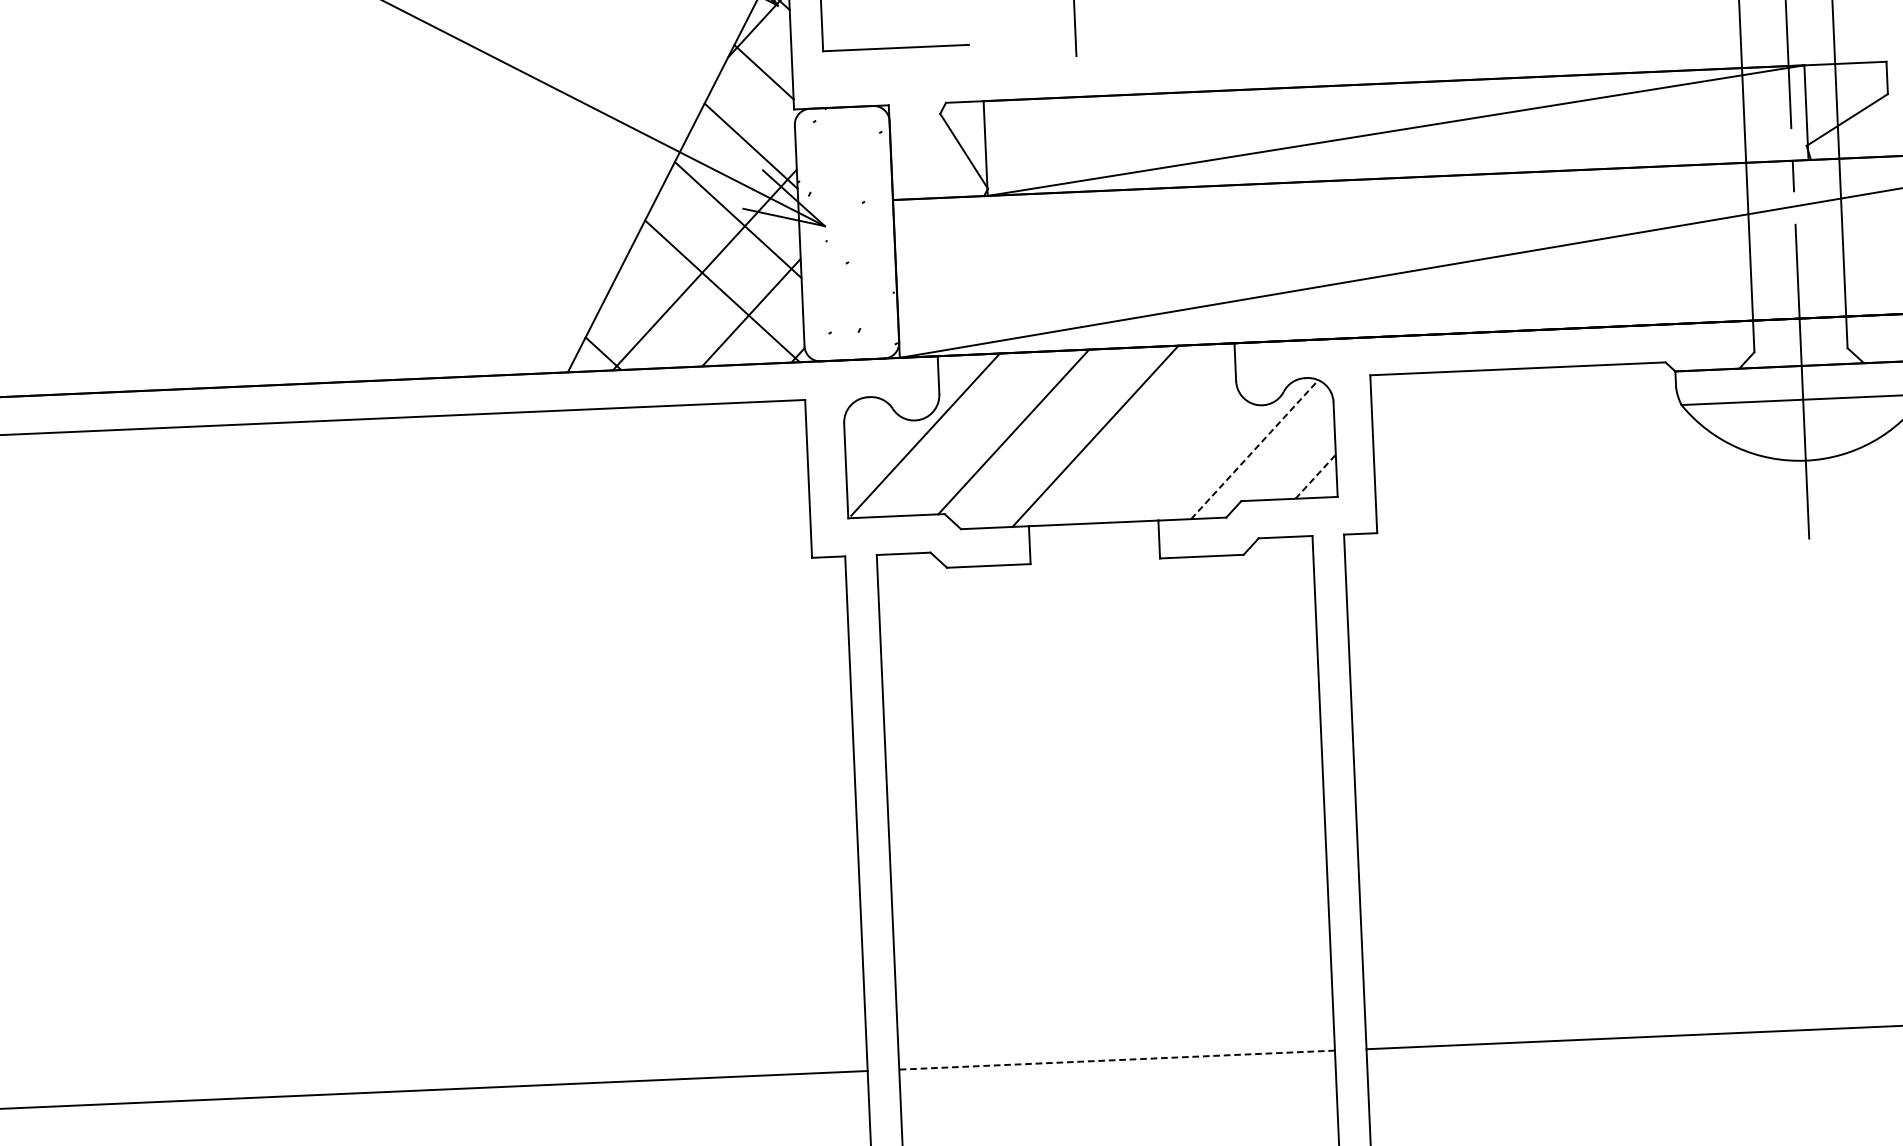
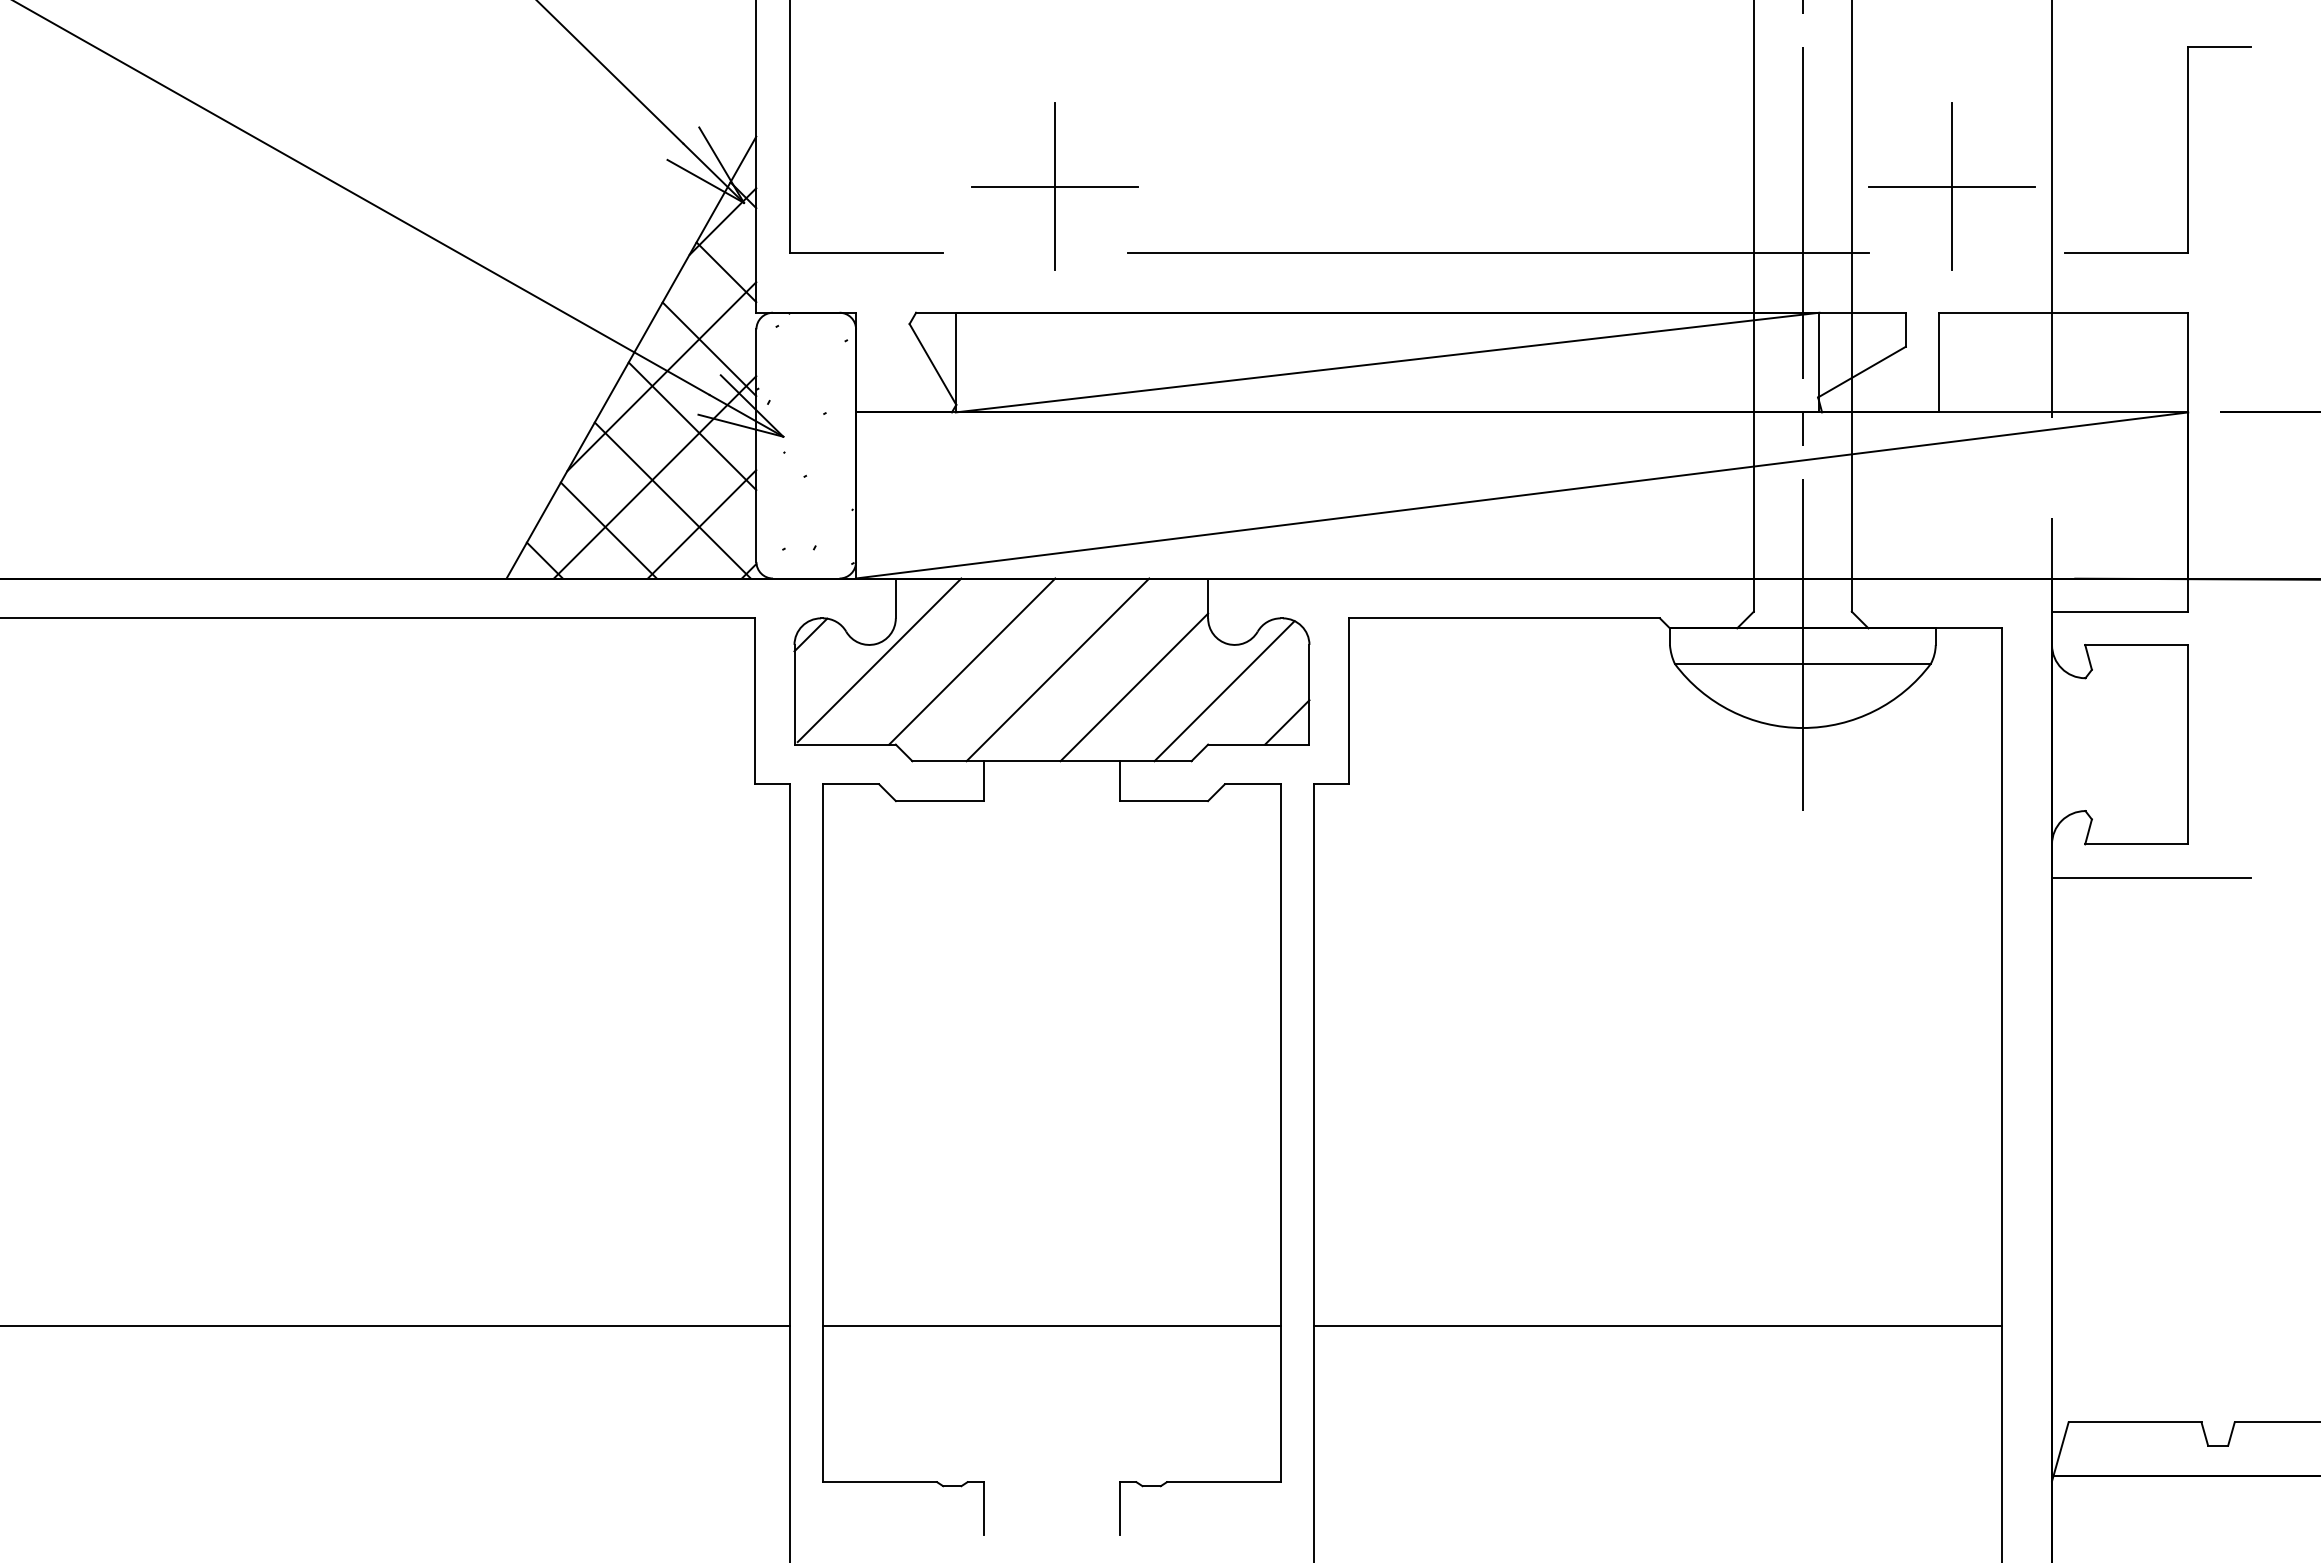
line: (1496, 21) -> (1498, 252), added
line: (706, 173) -> (661, 376), added
line: (662, 322) -> (608, 530), added
line: (858, 412) -> (810, 634), added
line: (1169, 449) -> (1134, 687), added
line: (1254, 449) -> (1224, 690), dashed -> solid
line: (1315, 476) -> (1287, 722), dashed -> solid
line: (1116, 1060) -> (1051, 1326), dashed -> solid

